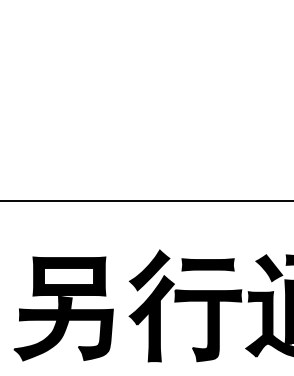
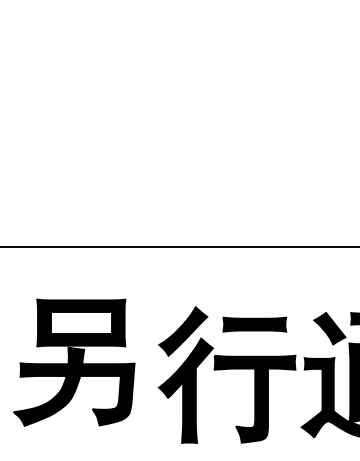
part: (63, 308) -> (74, 362), moved

